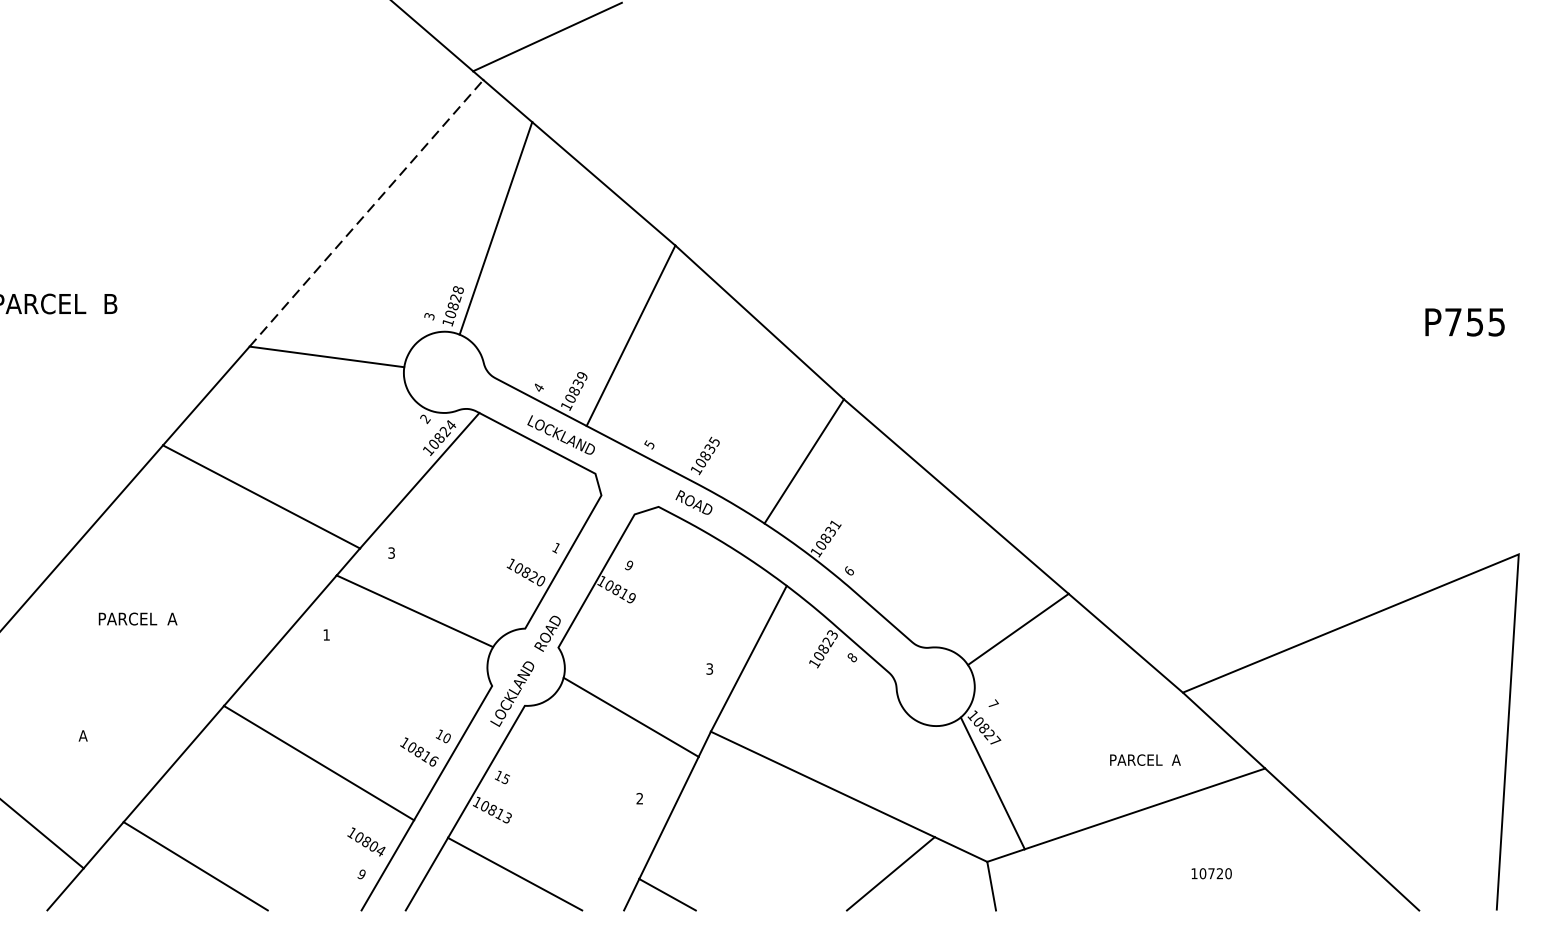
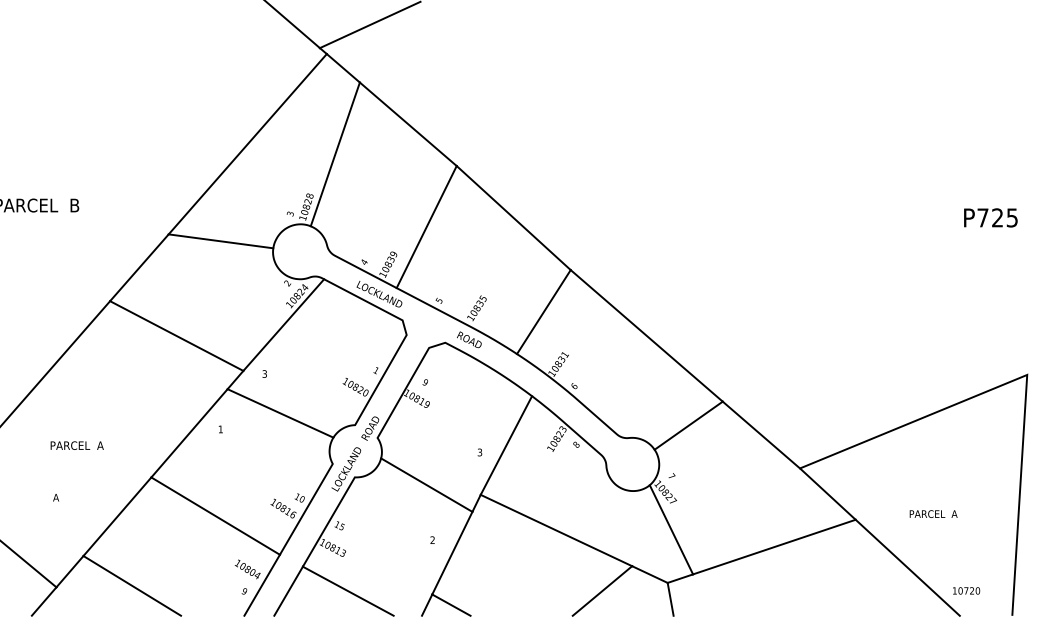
line: (366, 213) -> (247, 144), dashed -> solid
text: (1474, 321) -> (997, 217), P755 -> P725
text: (136, 618) -> (76, 445), moved
text: (1145, 759) -> (933, 513), moved
text: (1211, 873) -> (966, 590), moved

